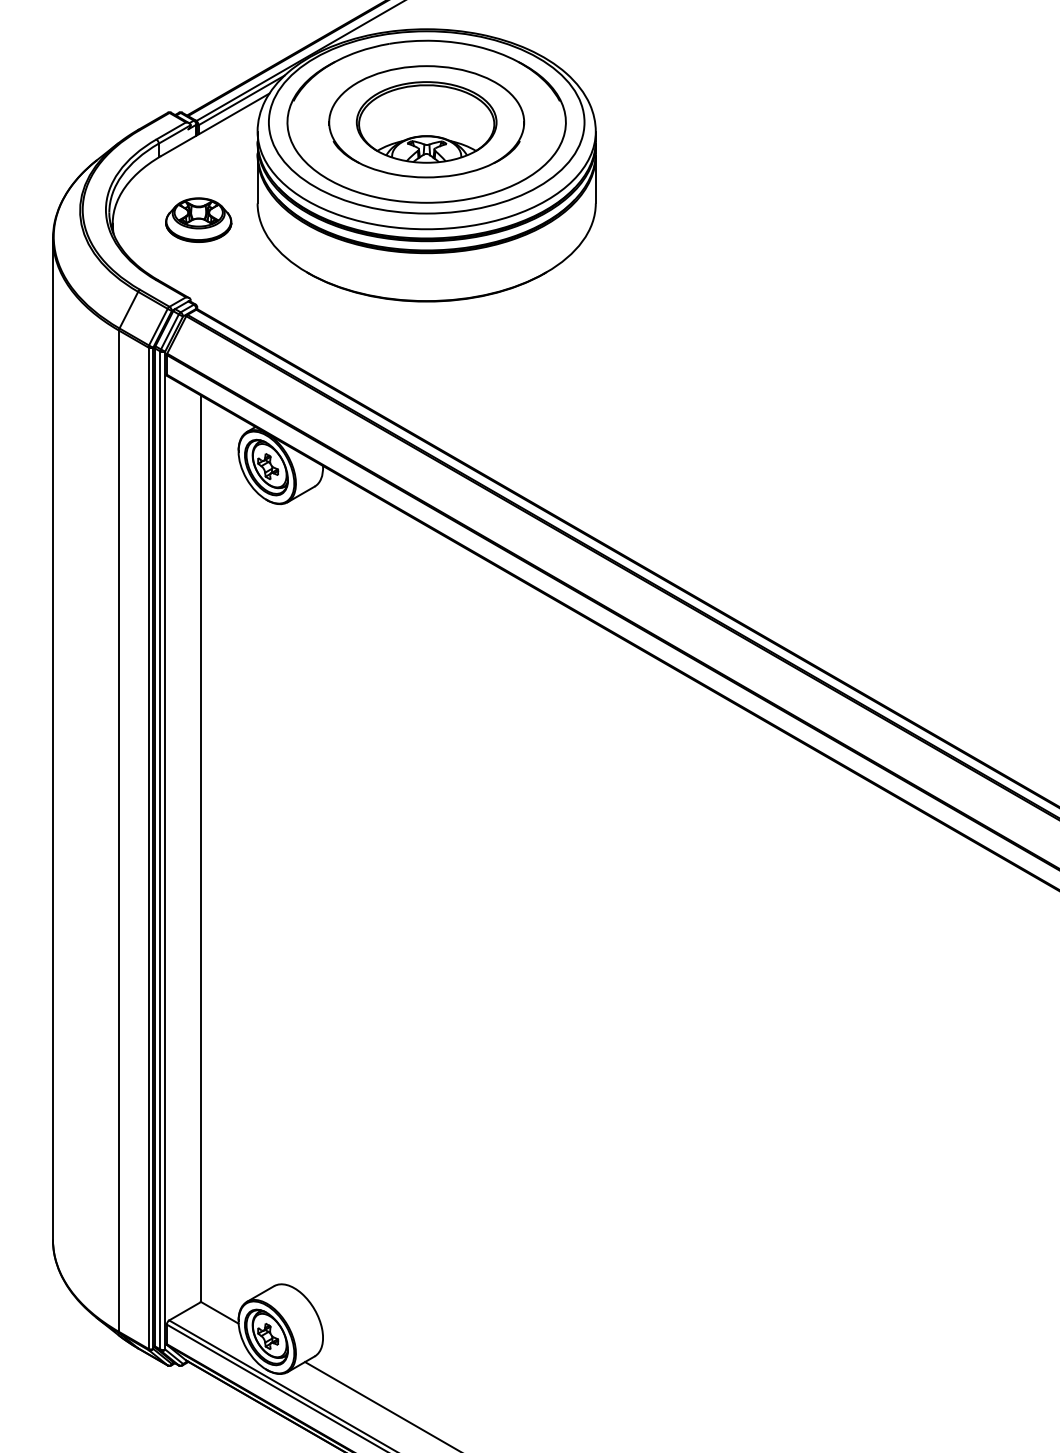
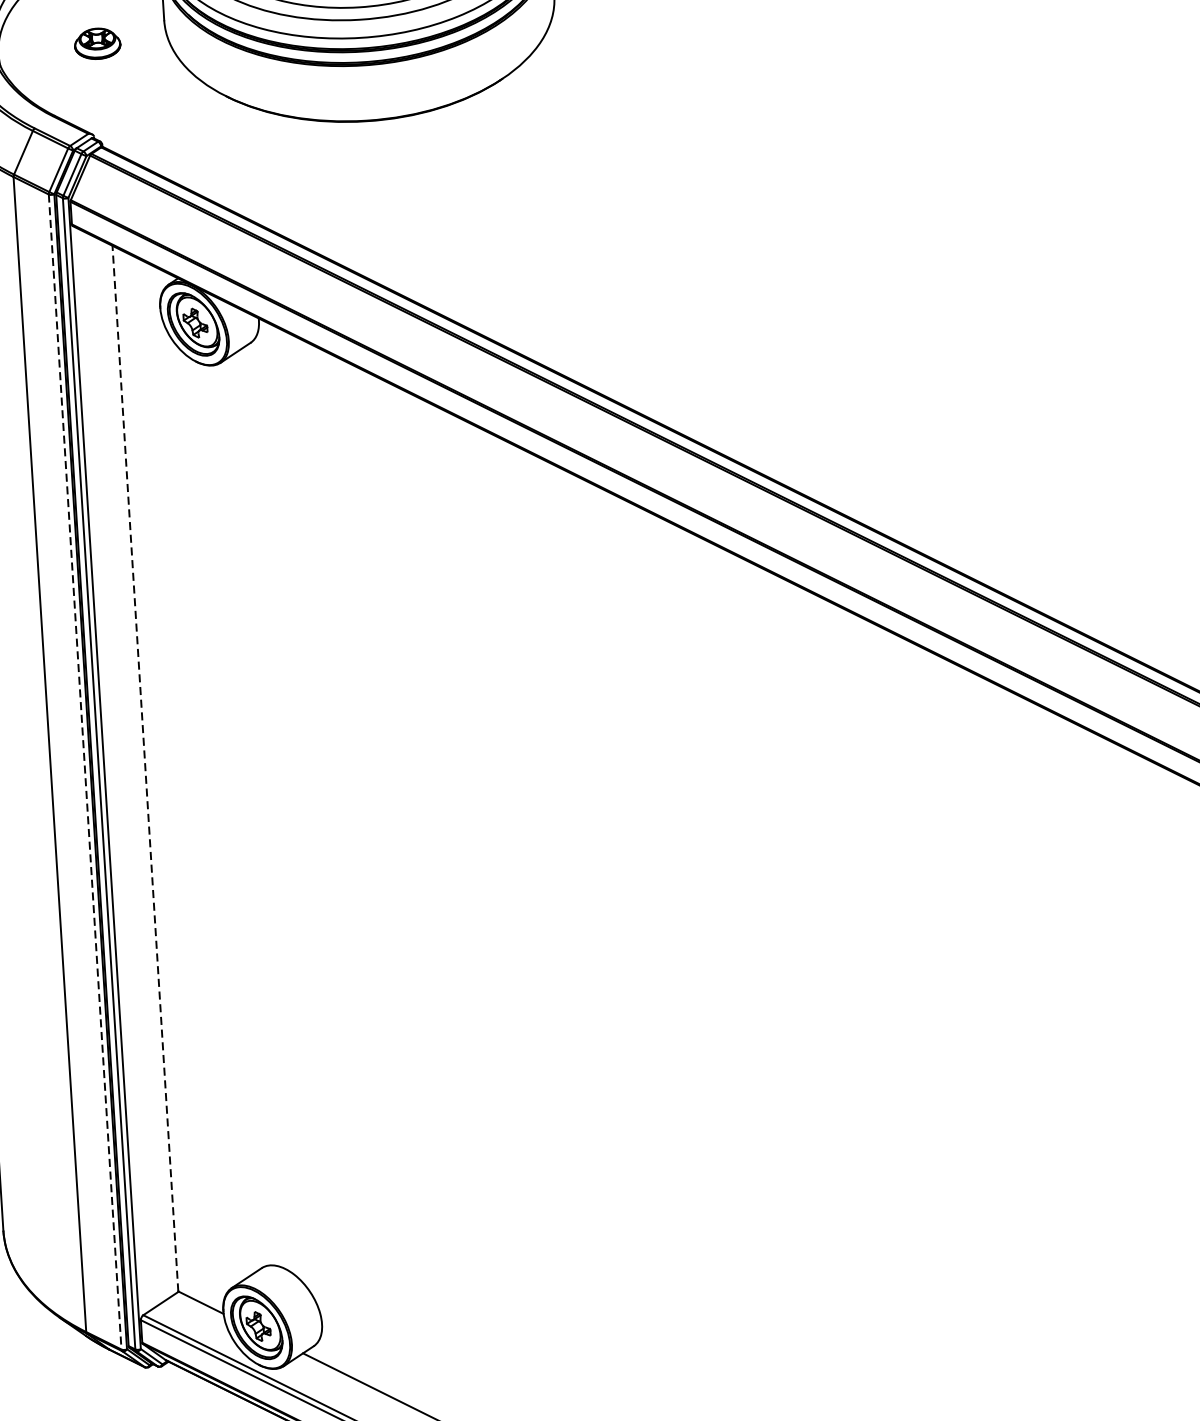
part: (198, 219) -> (97, 43), size x0.6
line: (148, 848) -> (85, 772), solid -> dashed
line: (200, 848) -> (145, 768), solid -> dashed

